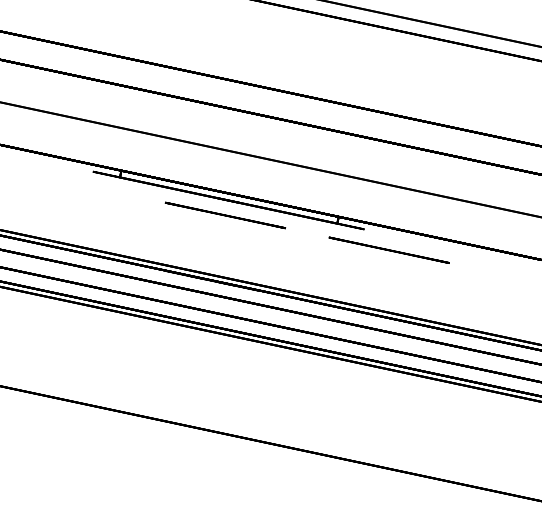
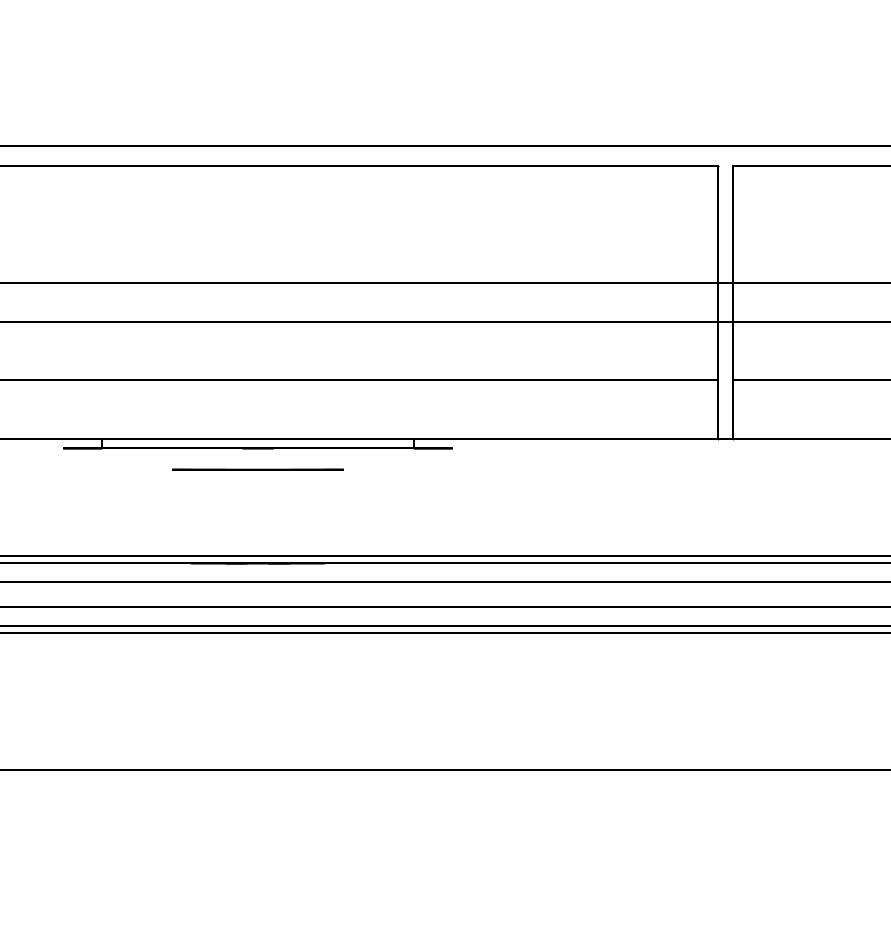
line: (389, 250) -> (492, 469), removed

